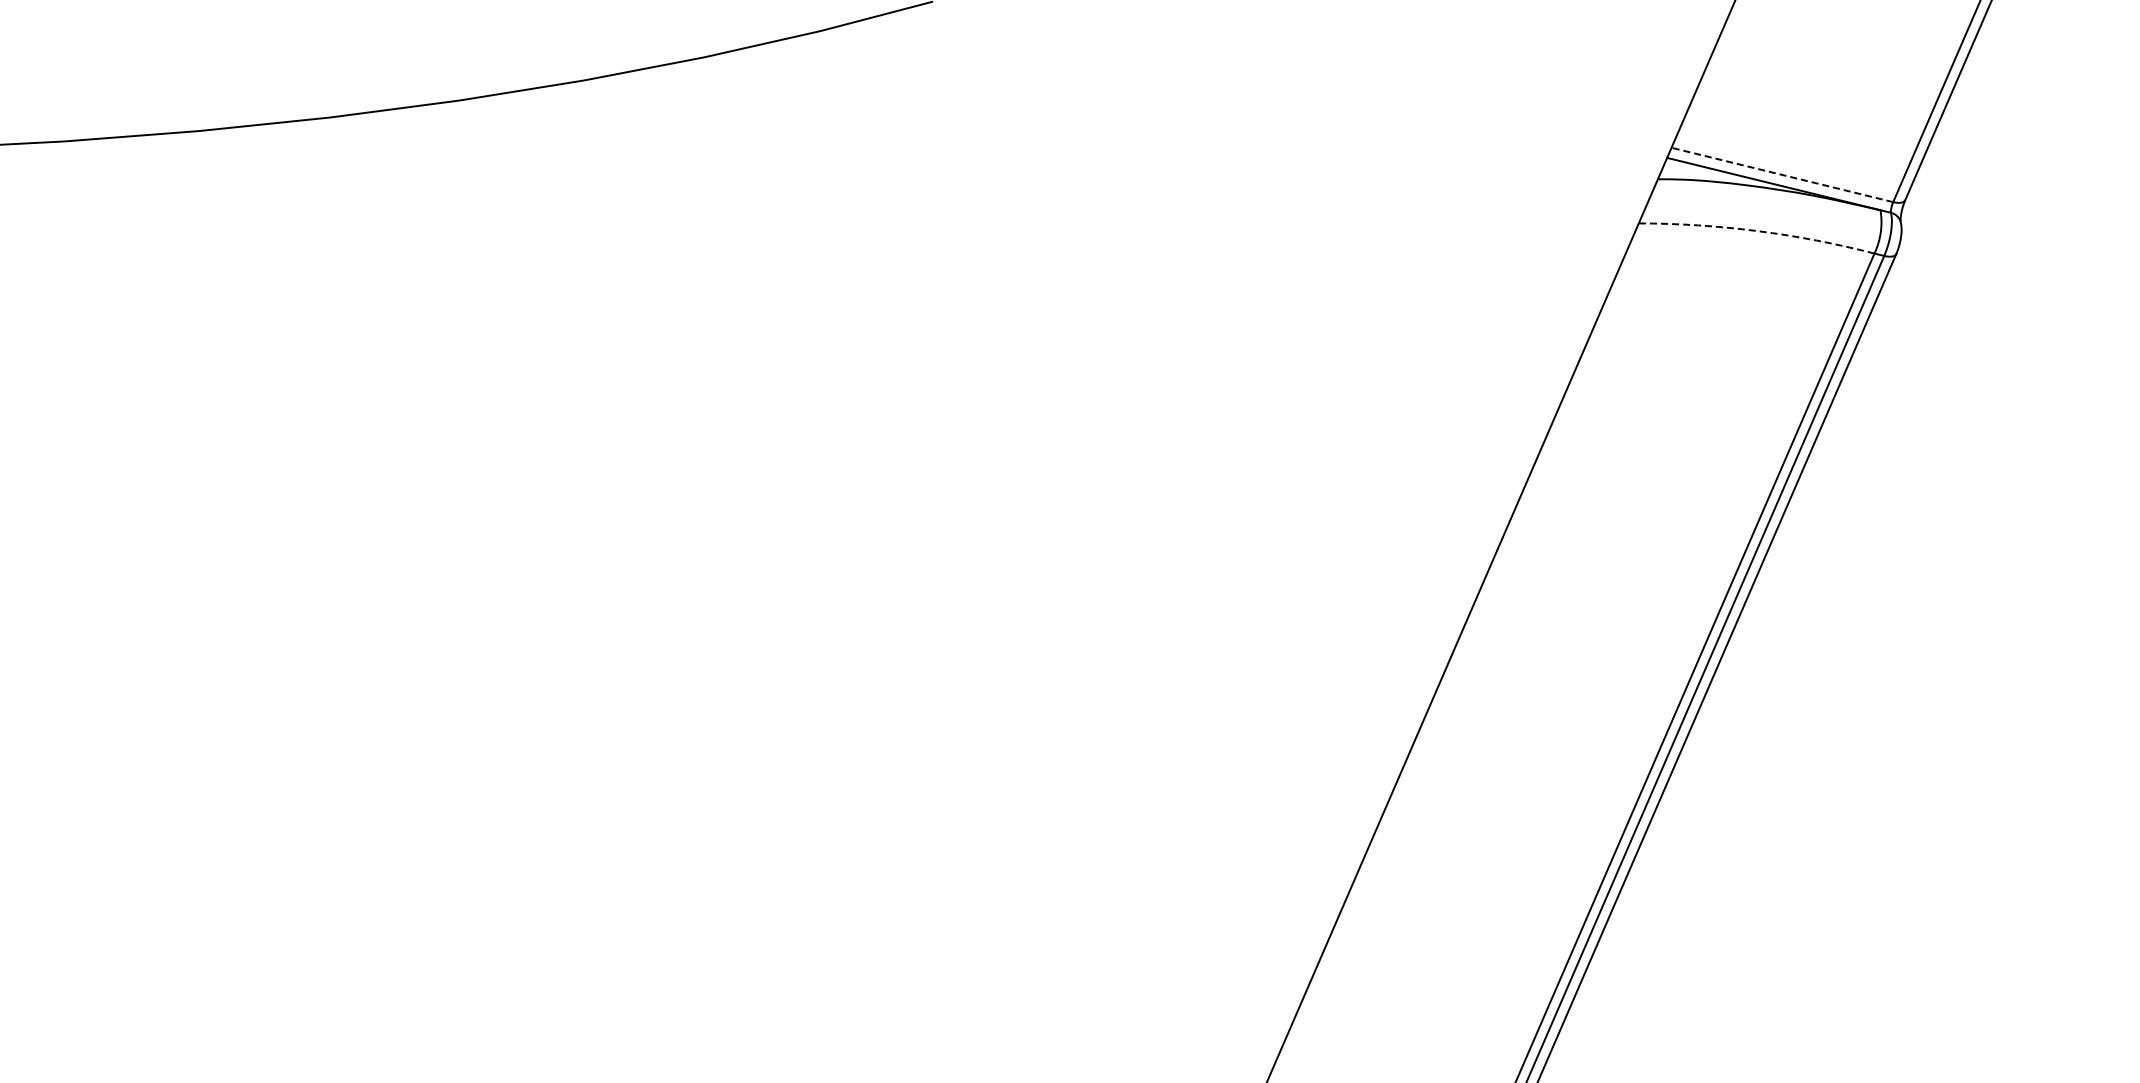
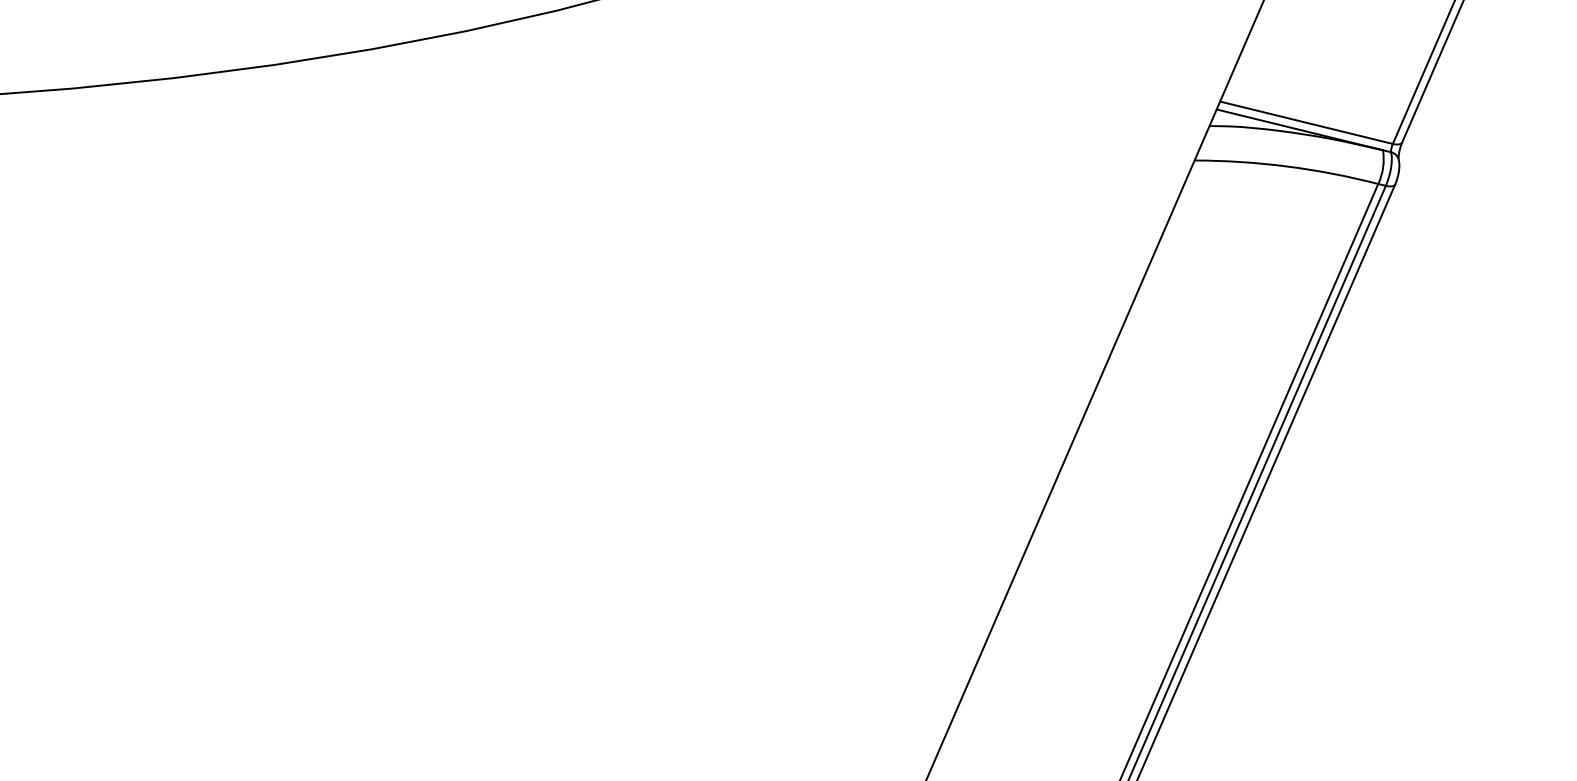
line: (1781, 174) -> (1305, 122), dashed -> solid
arc: (1757, 231) -> (1287, 166), dashed -> solid

